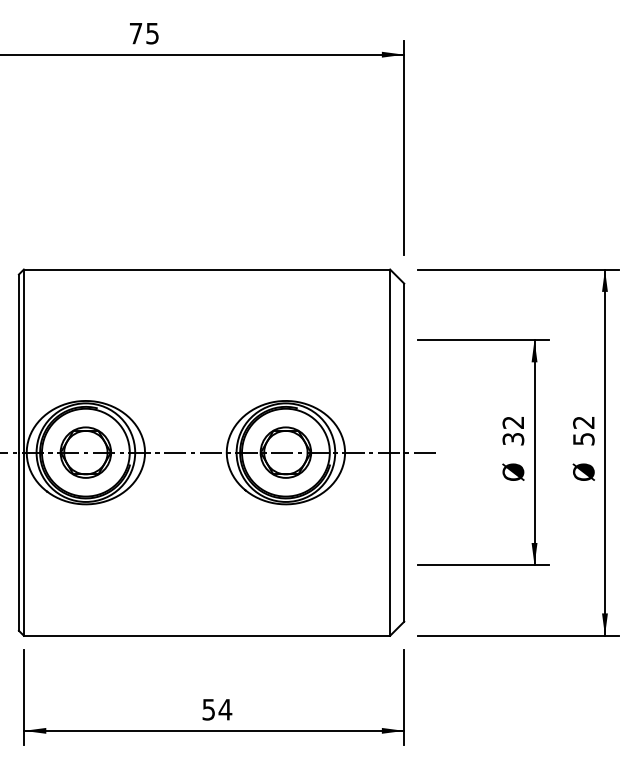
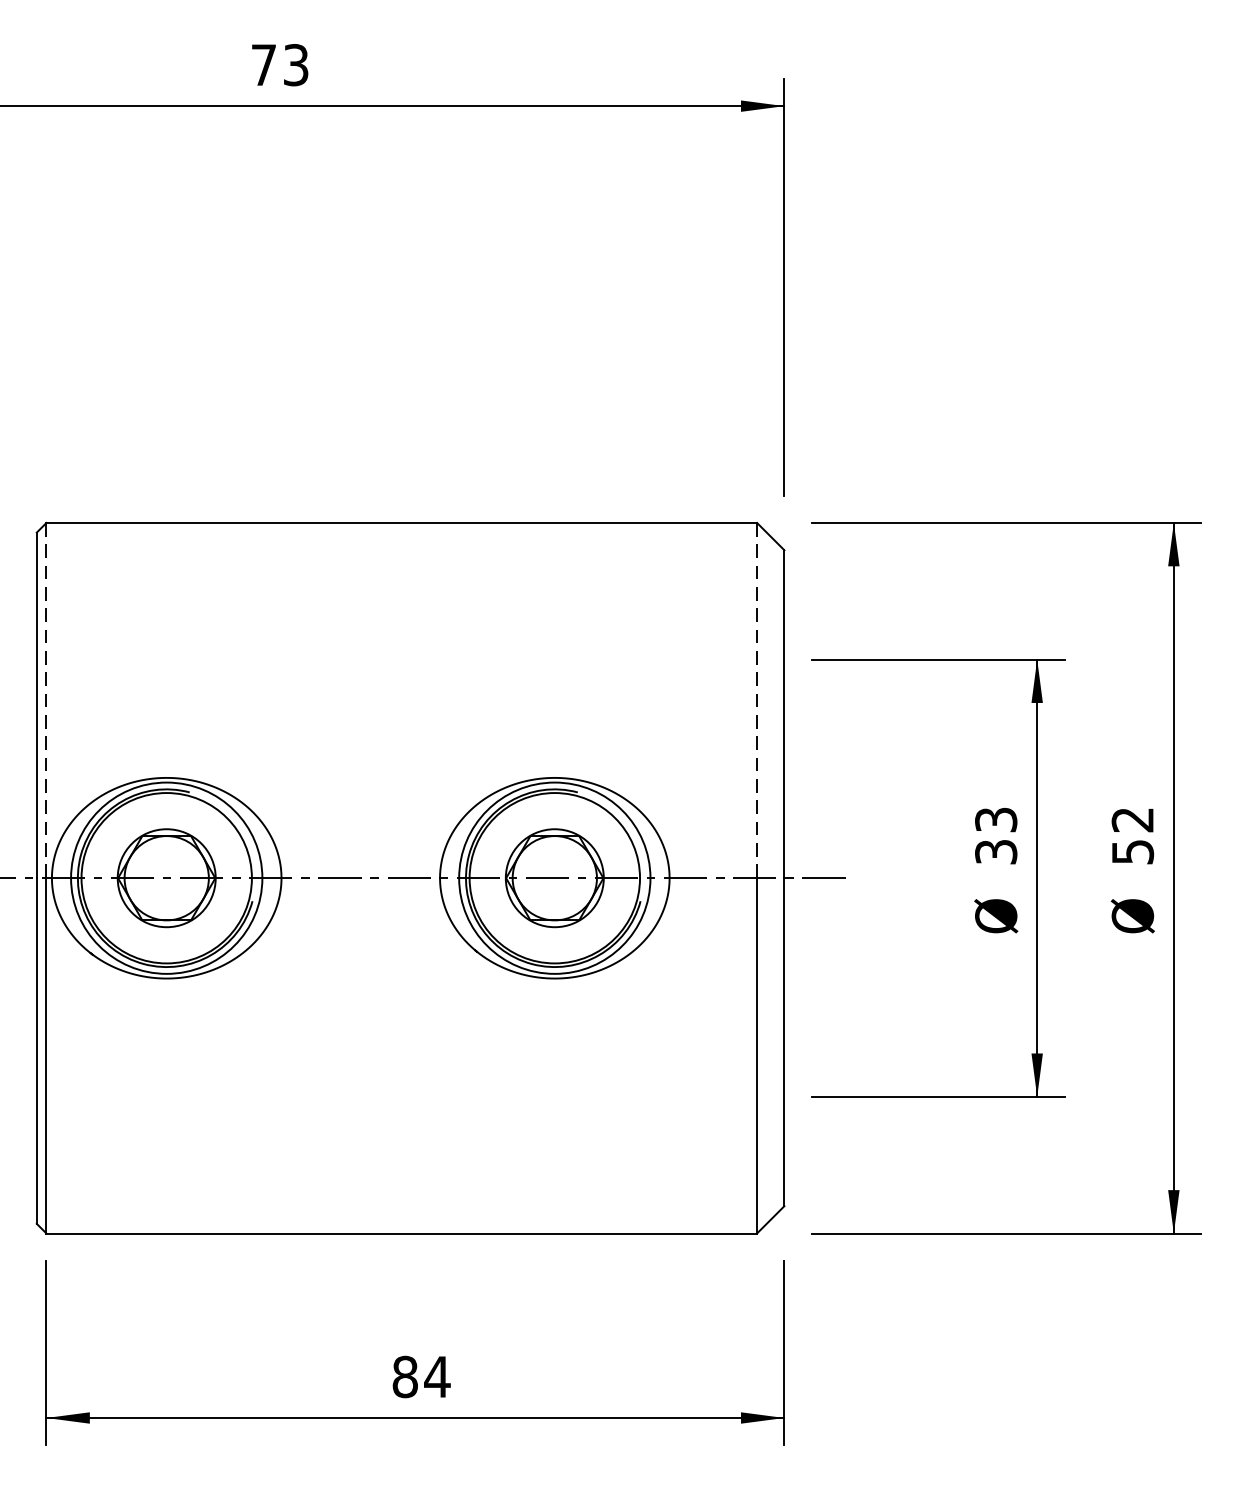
text: (152, 32) -> (295, 63), 75 -> 73
line: (23, 361) -> (45, 701), solid -> dashed
line: (390, 361) -> (757, 701), solid -> dashed
text: (513, 422) -> (996, 819), 32 -> 33
text: (208, 709) -> (404, 1376), 54 -> 84

